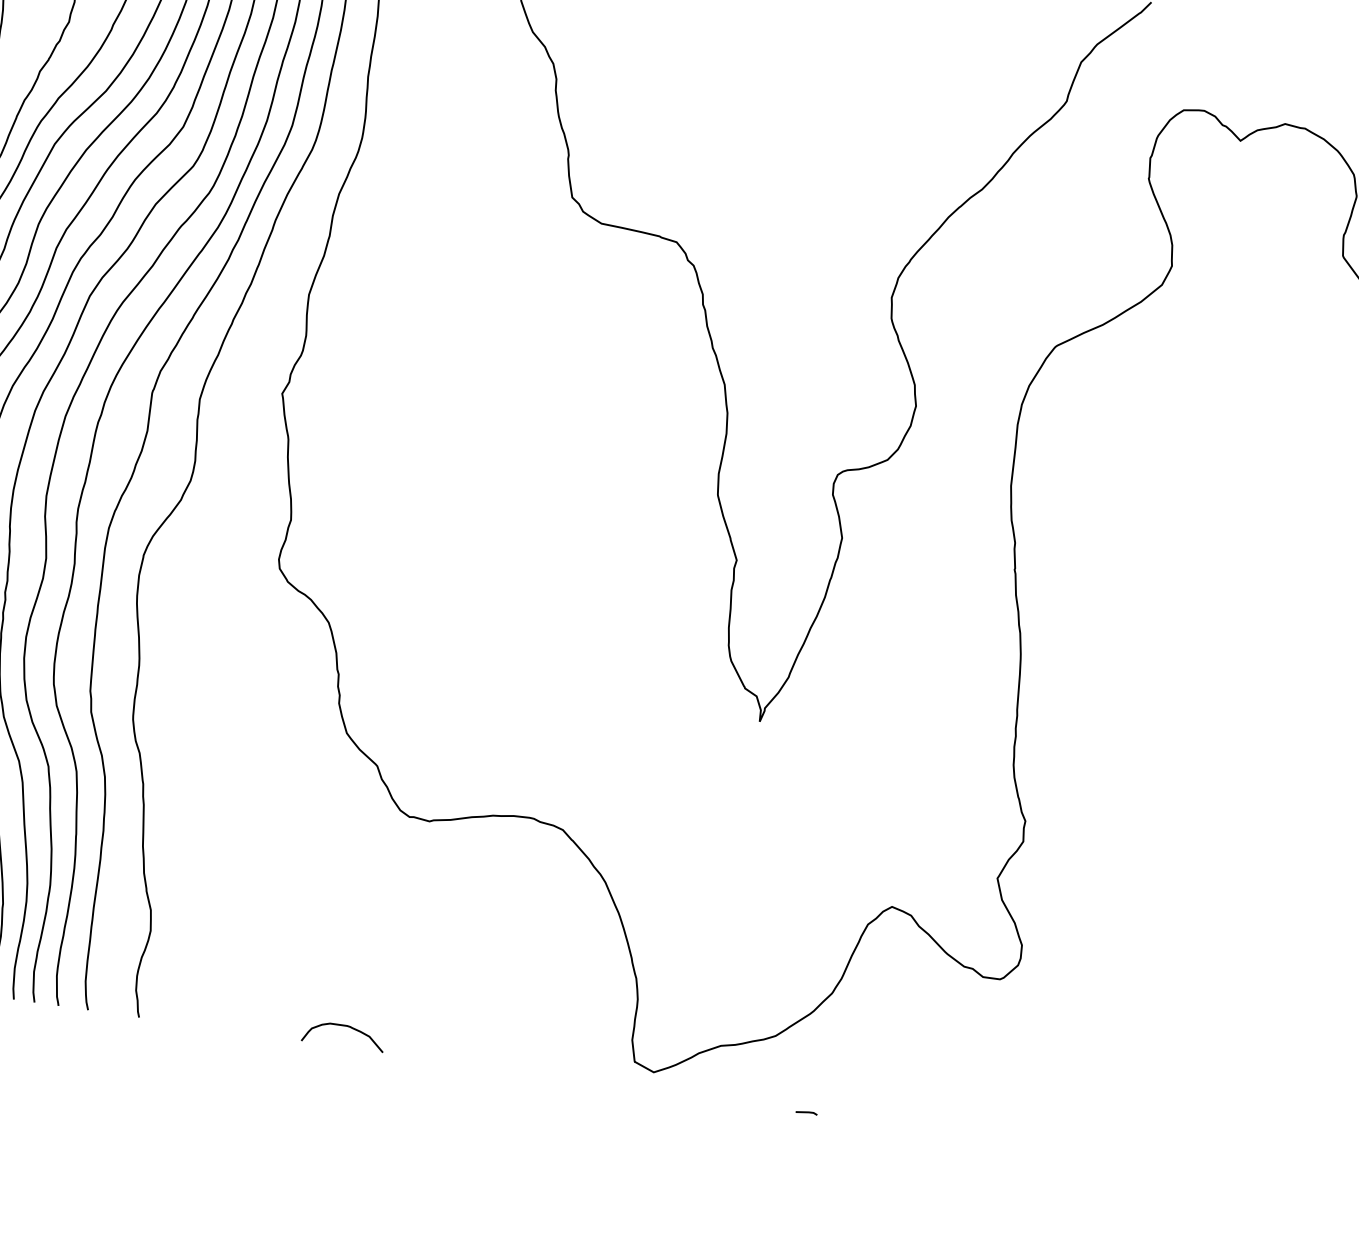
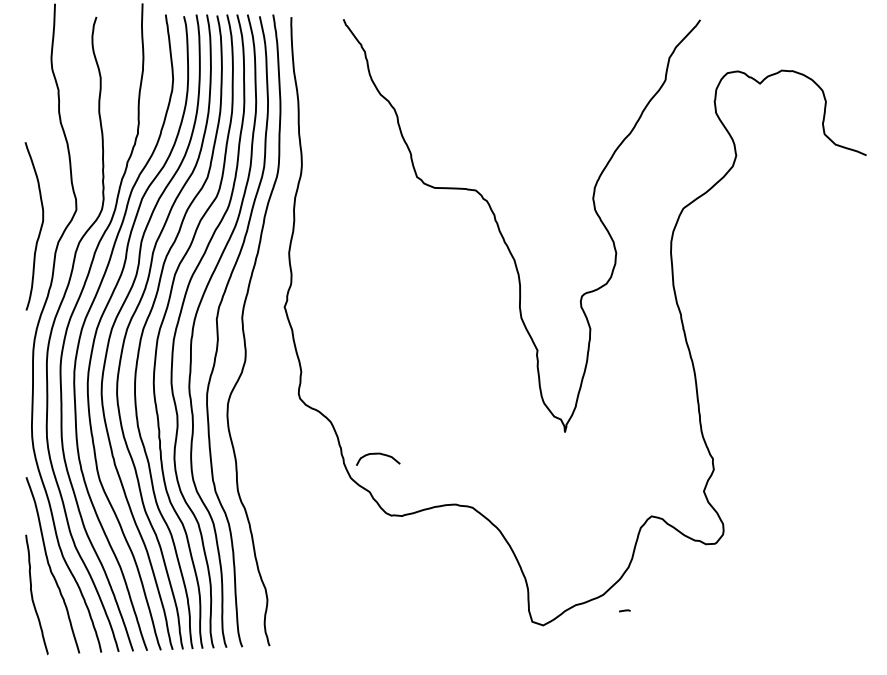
curve: (345, 1027) -> (378, 454), moved
line: (806, 1111) -> (624, 610), moved

